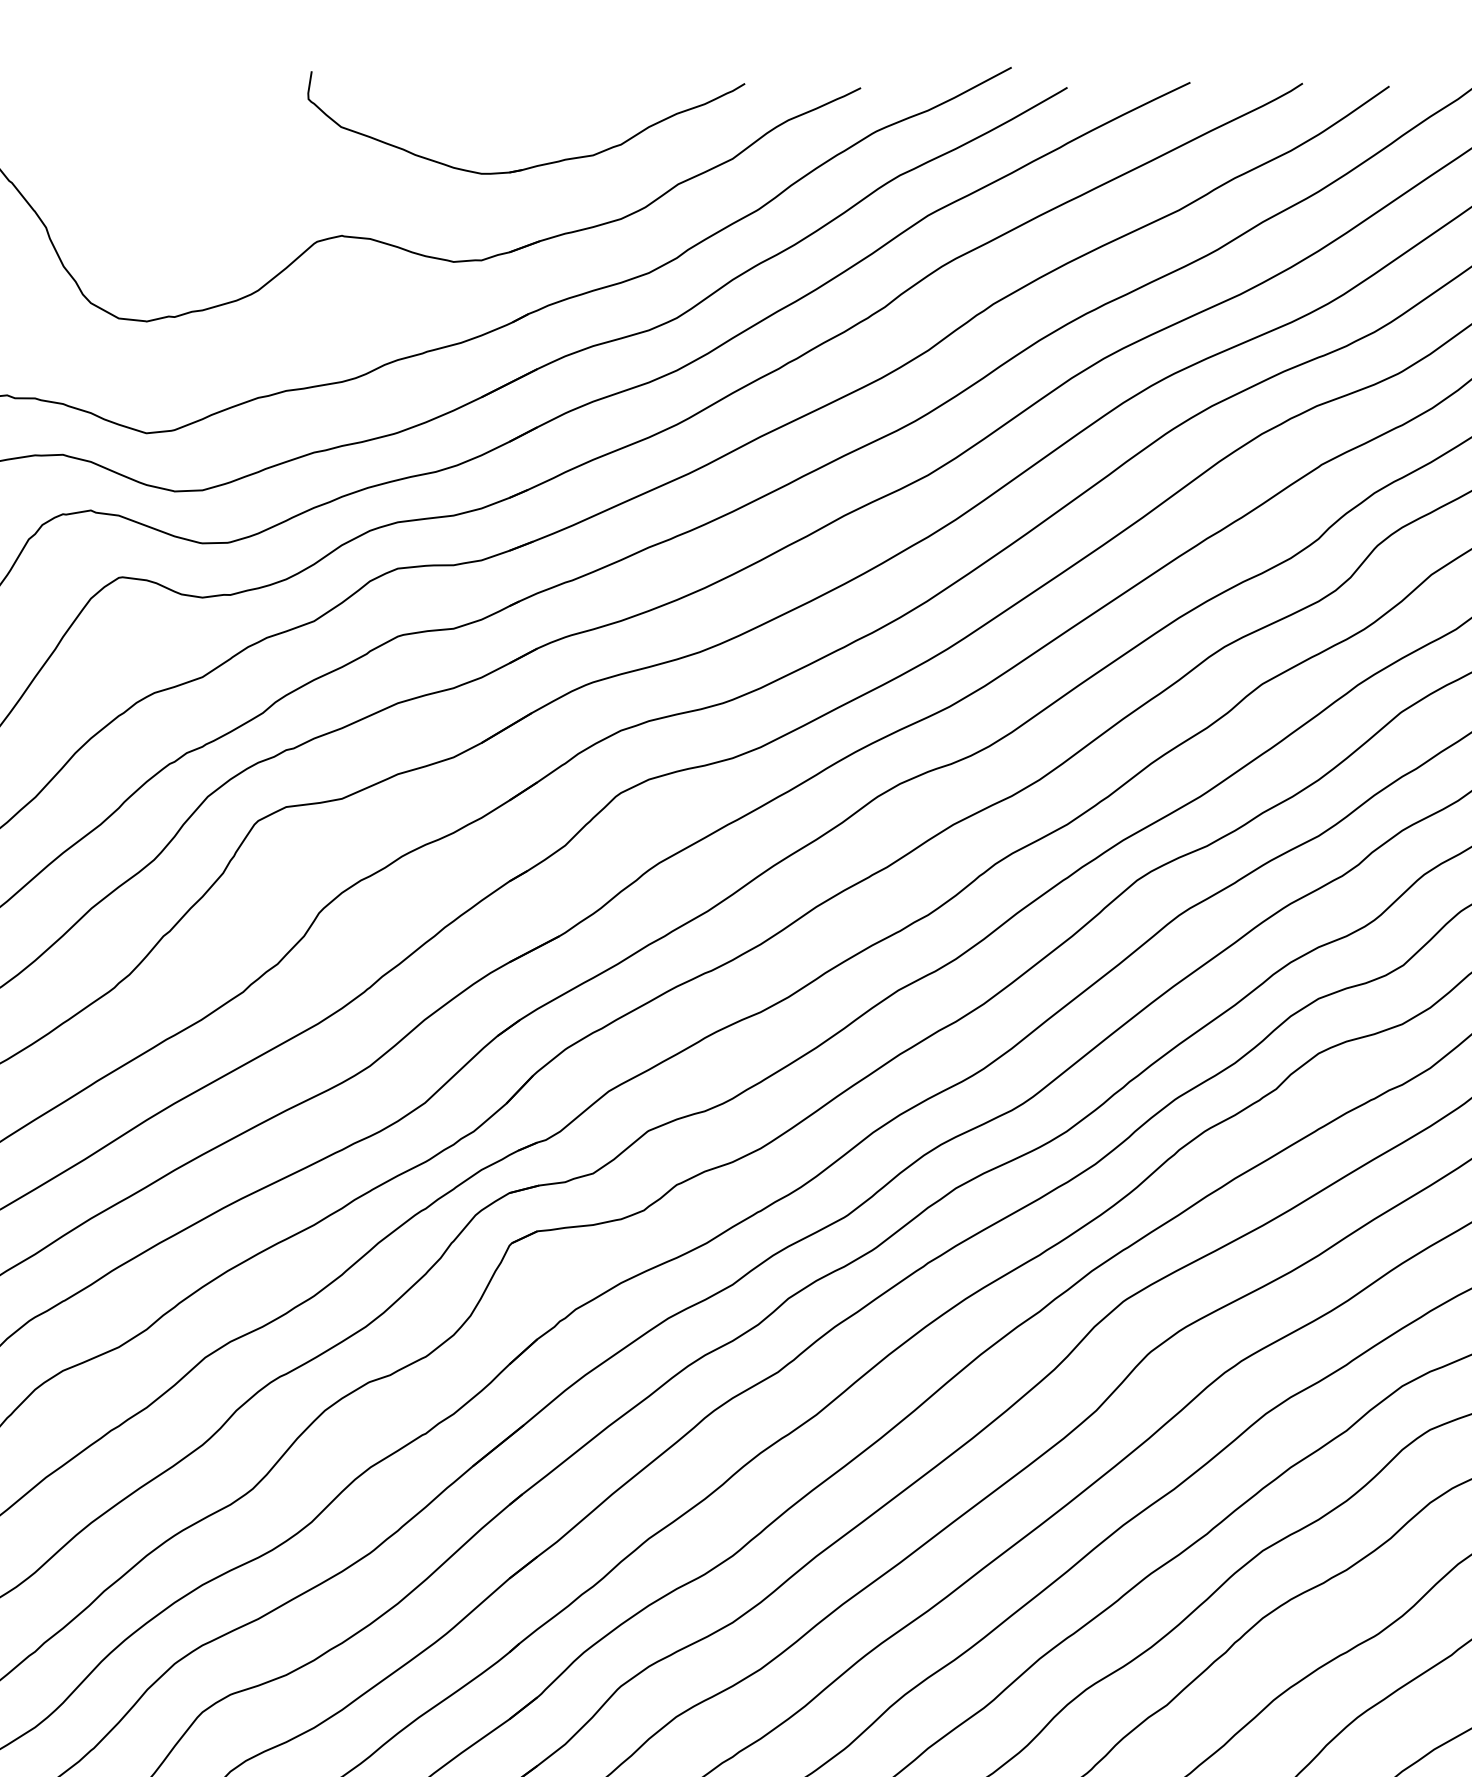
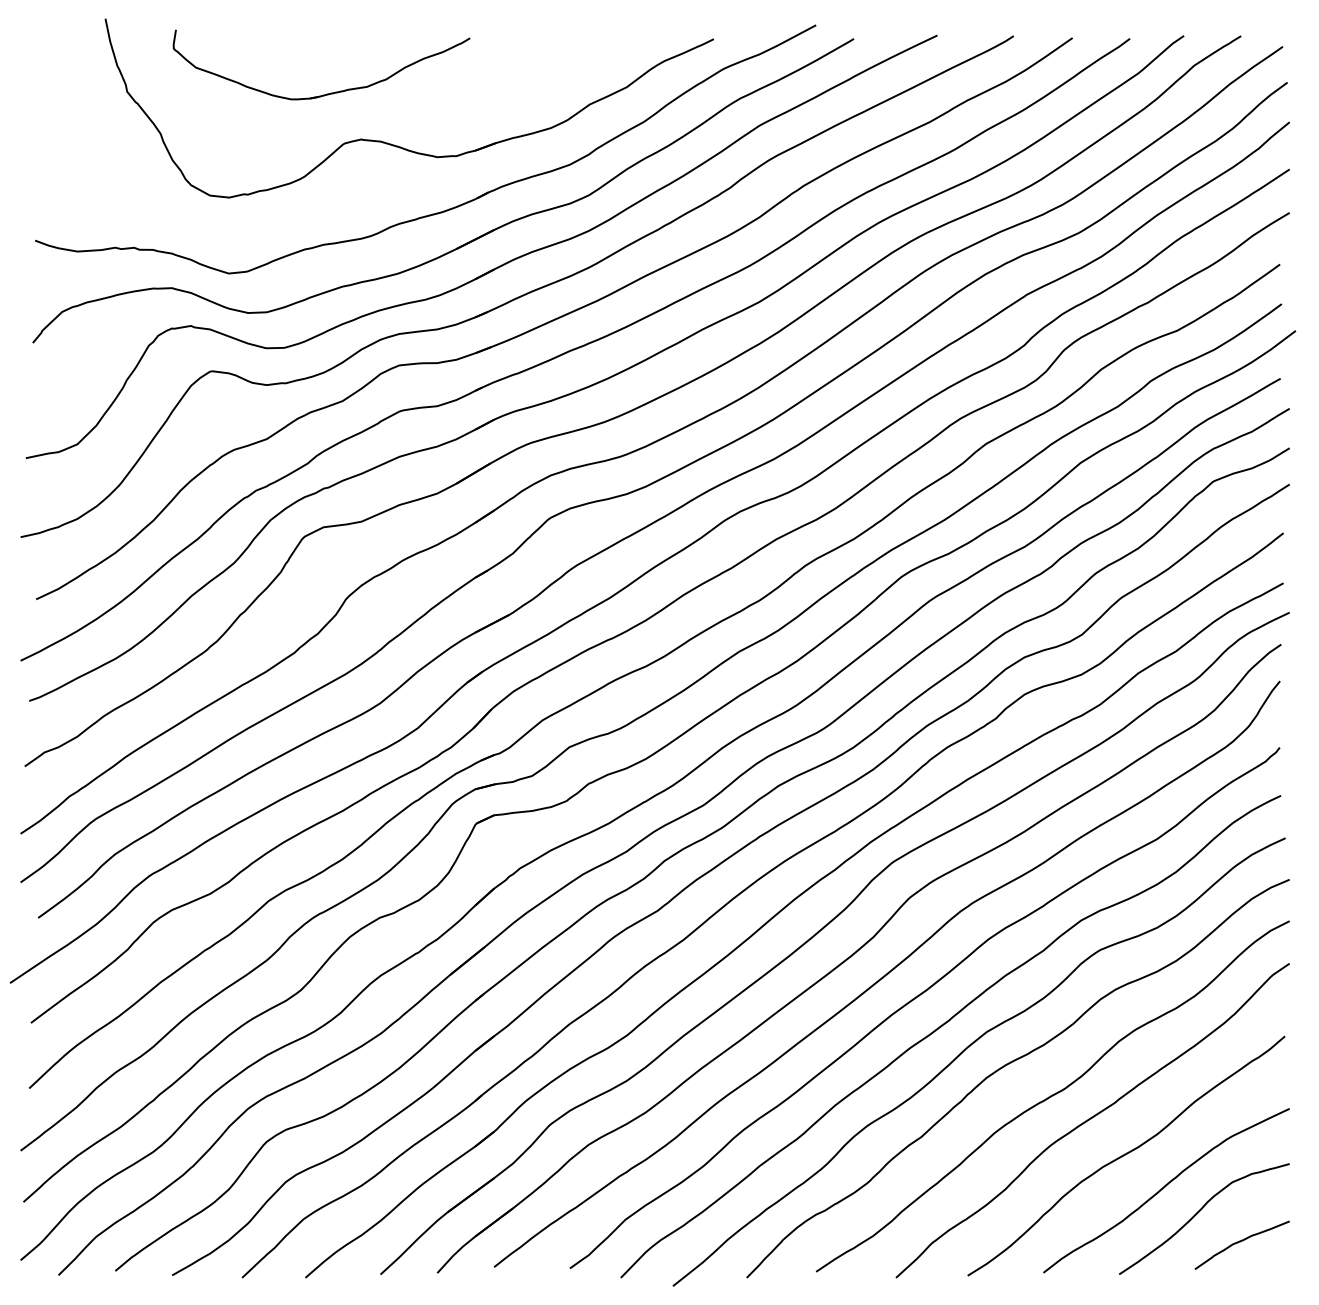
part: (539, 163) -> (330, 92), moved

